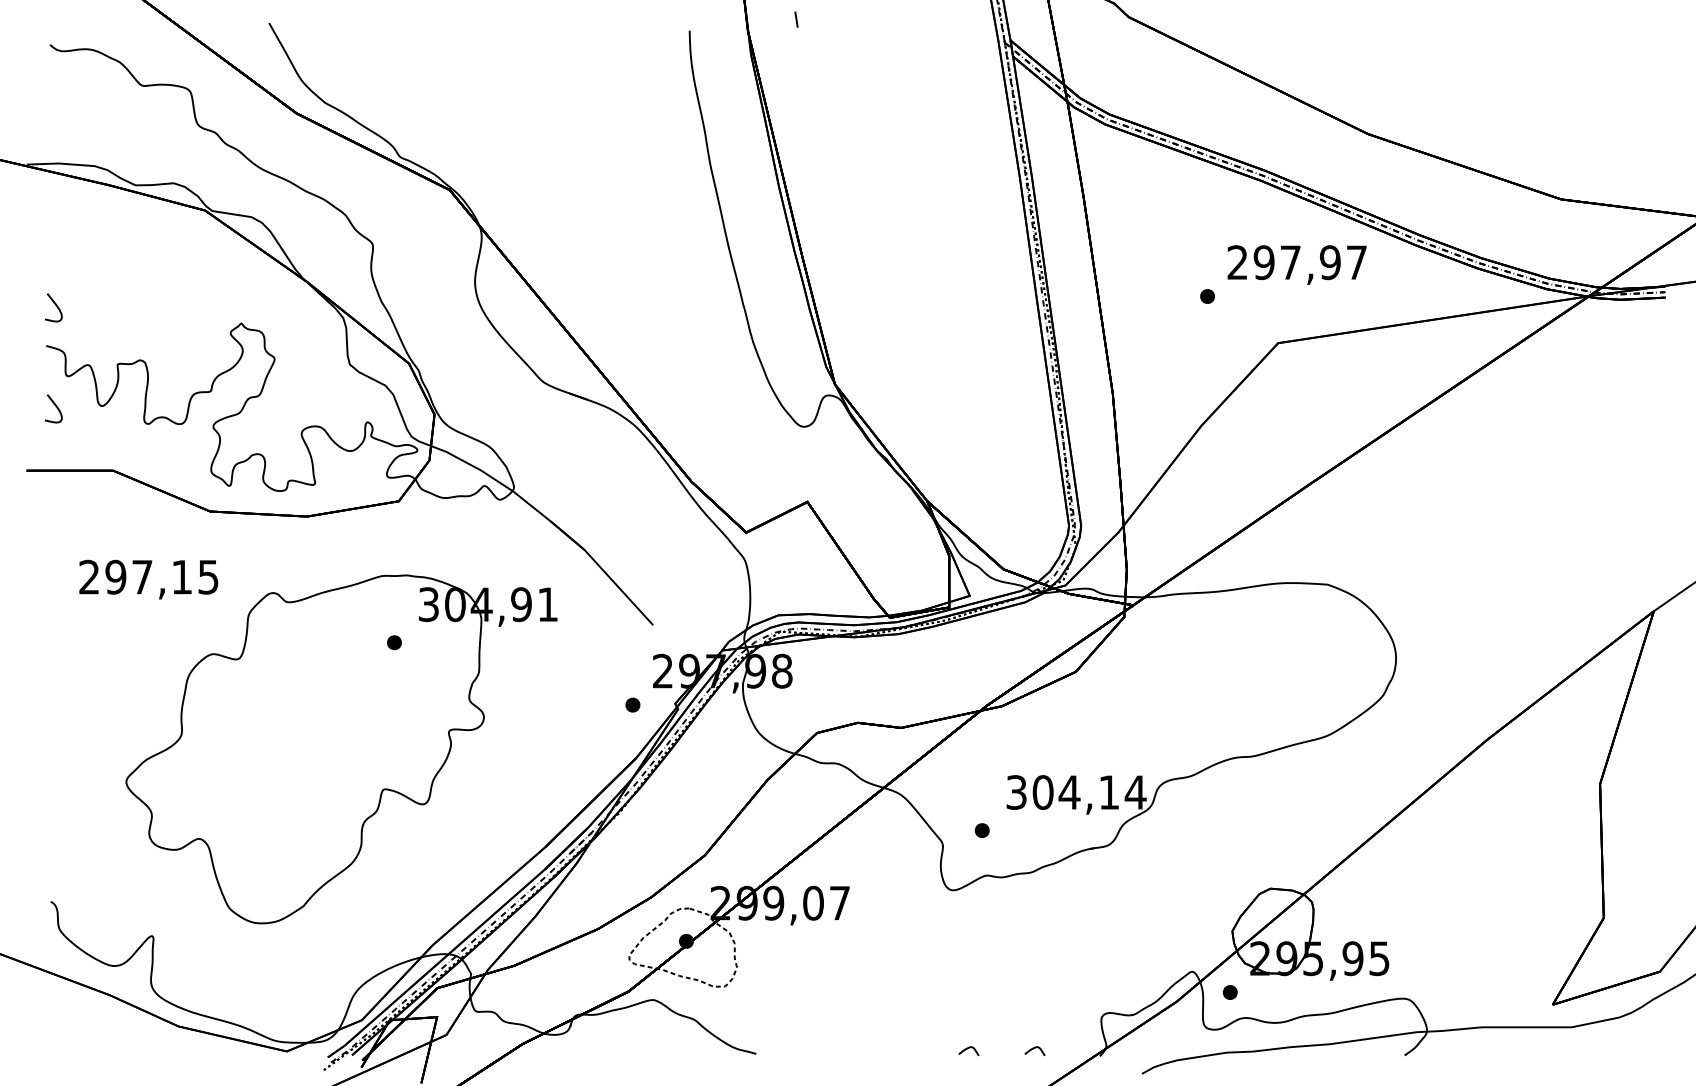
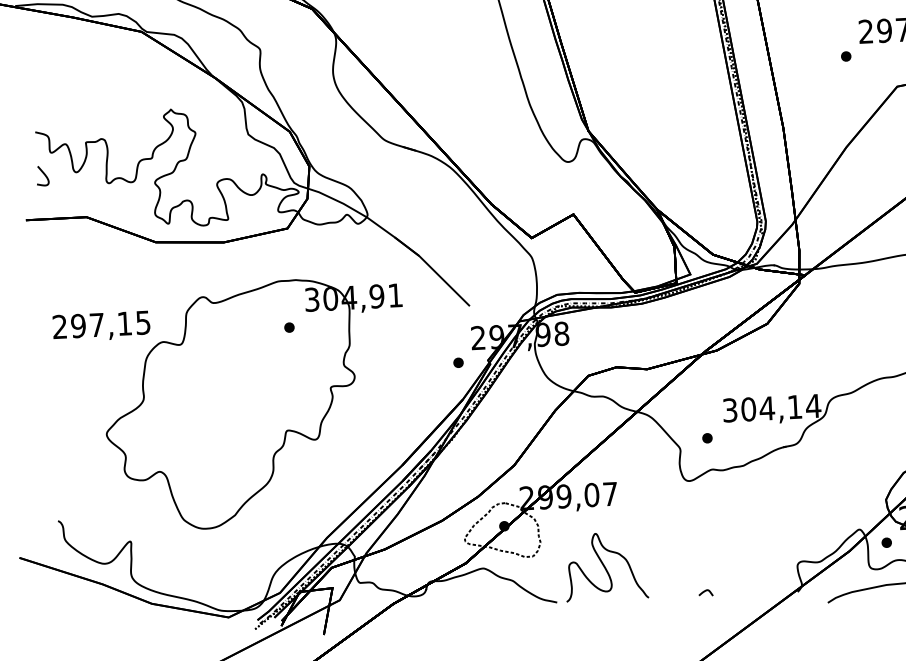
curve: (55, 305) -> (40, 103), removed
text: (148, 579) -> (101, 326), moved
curve: (827, 1006) -> (605, 566), added
curve: (1033, 1049) -> (751, 589), removed

